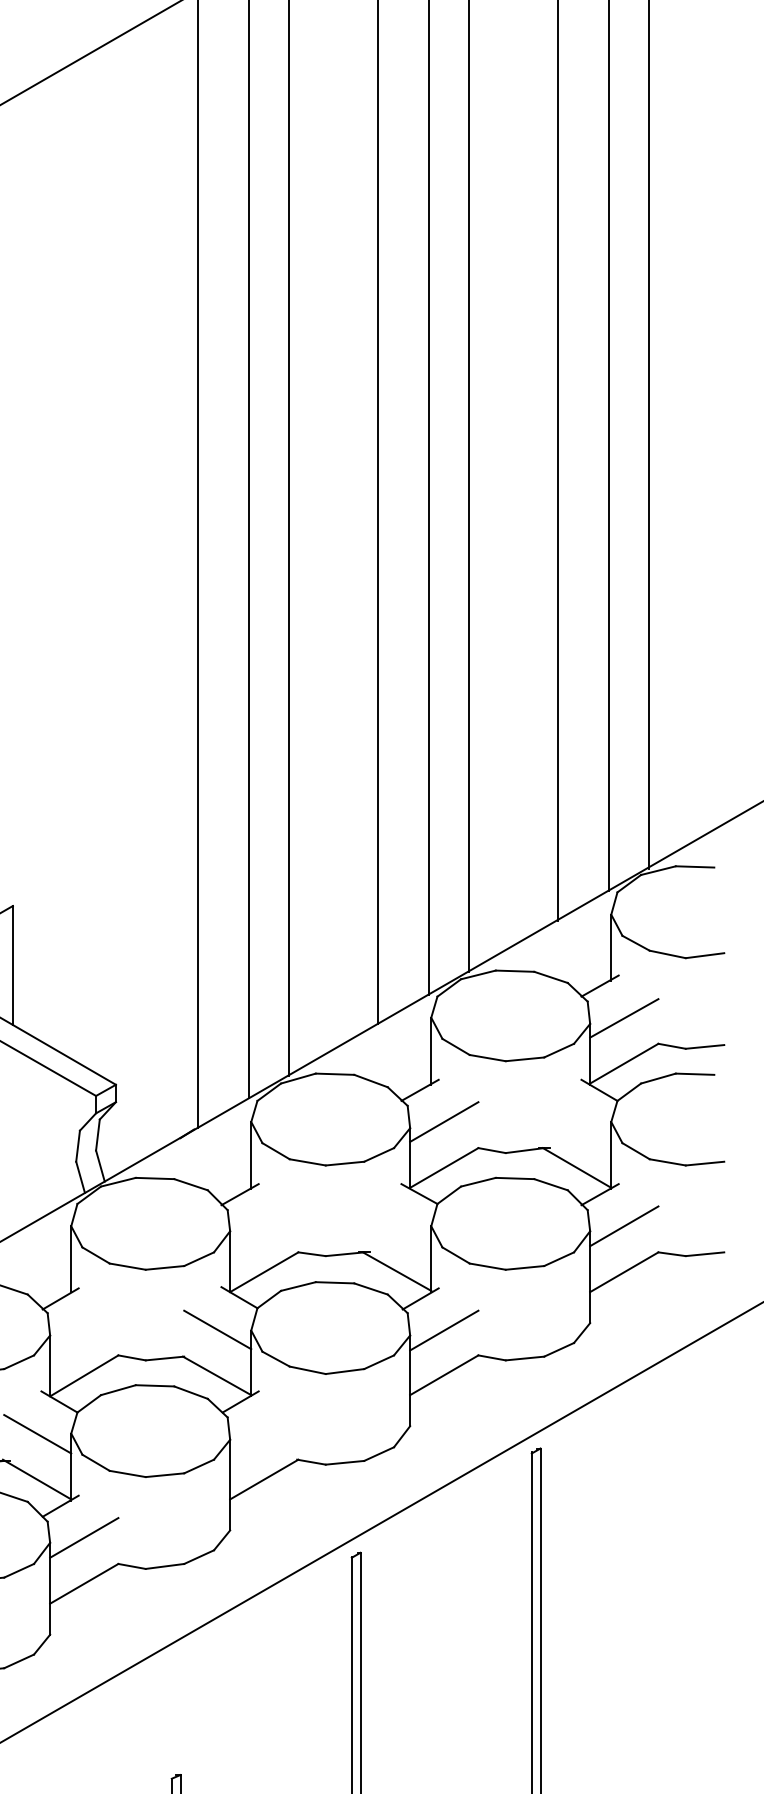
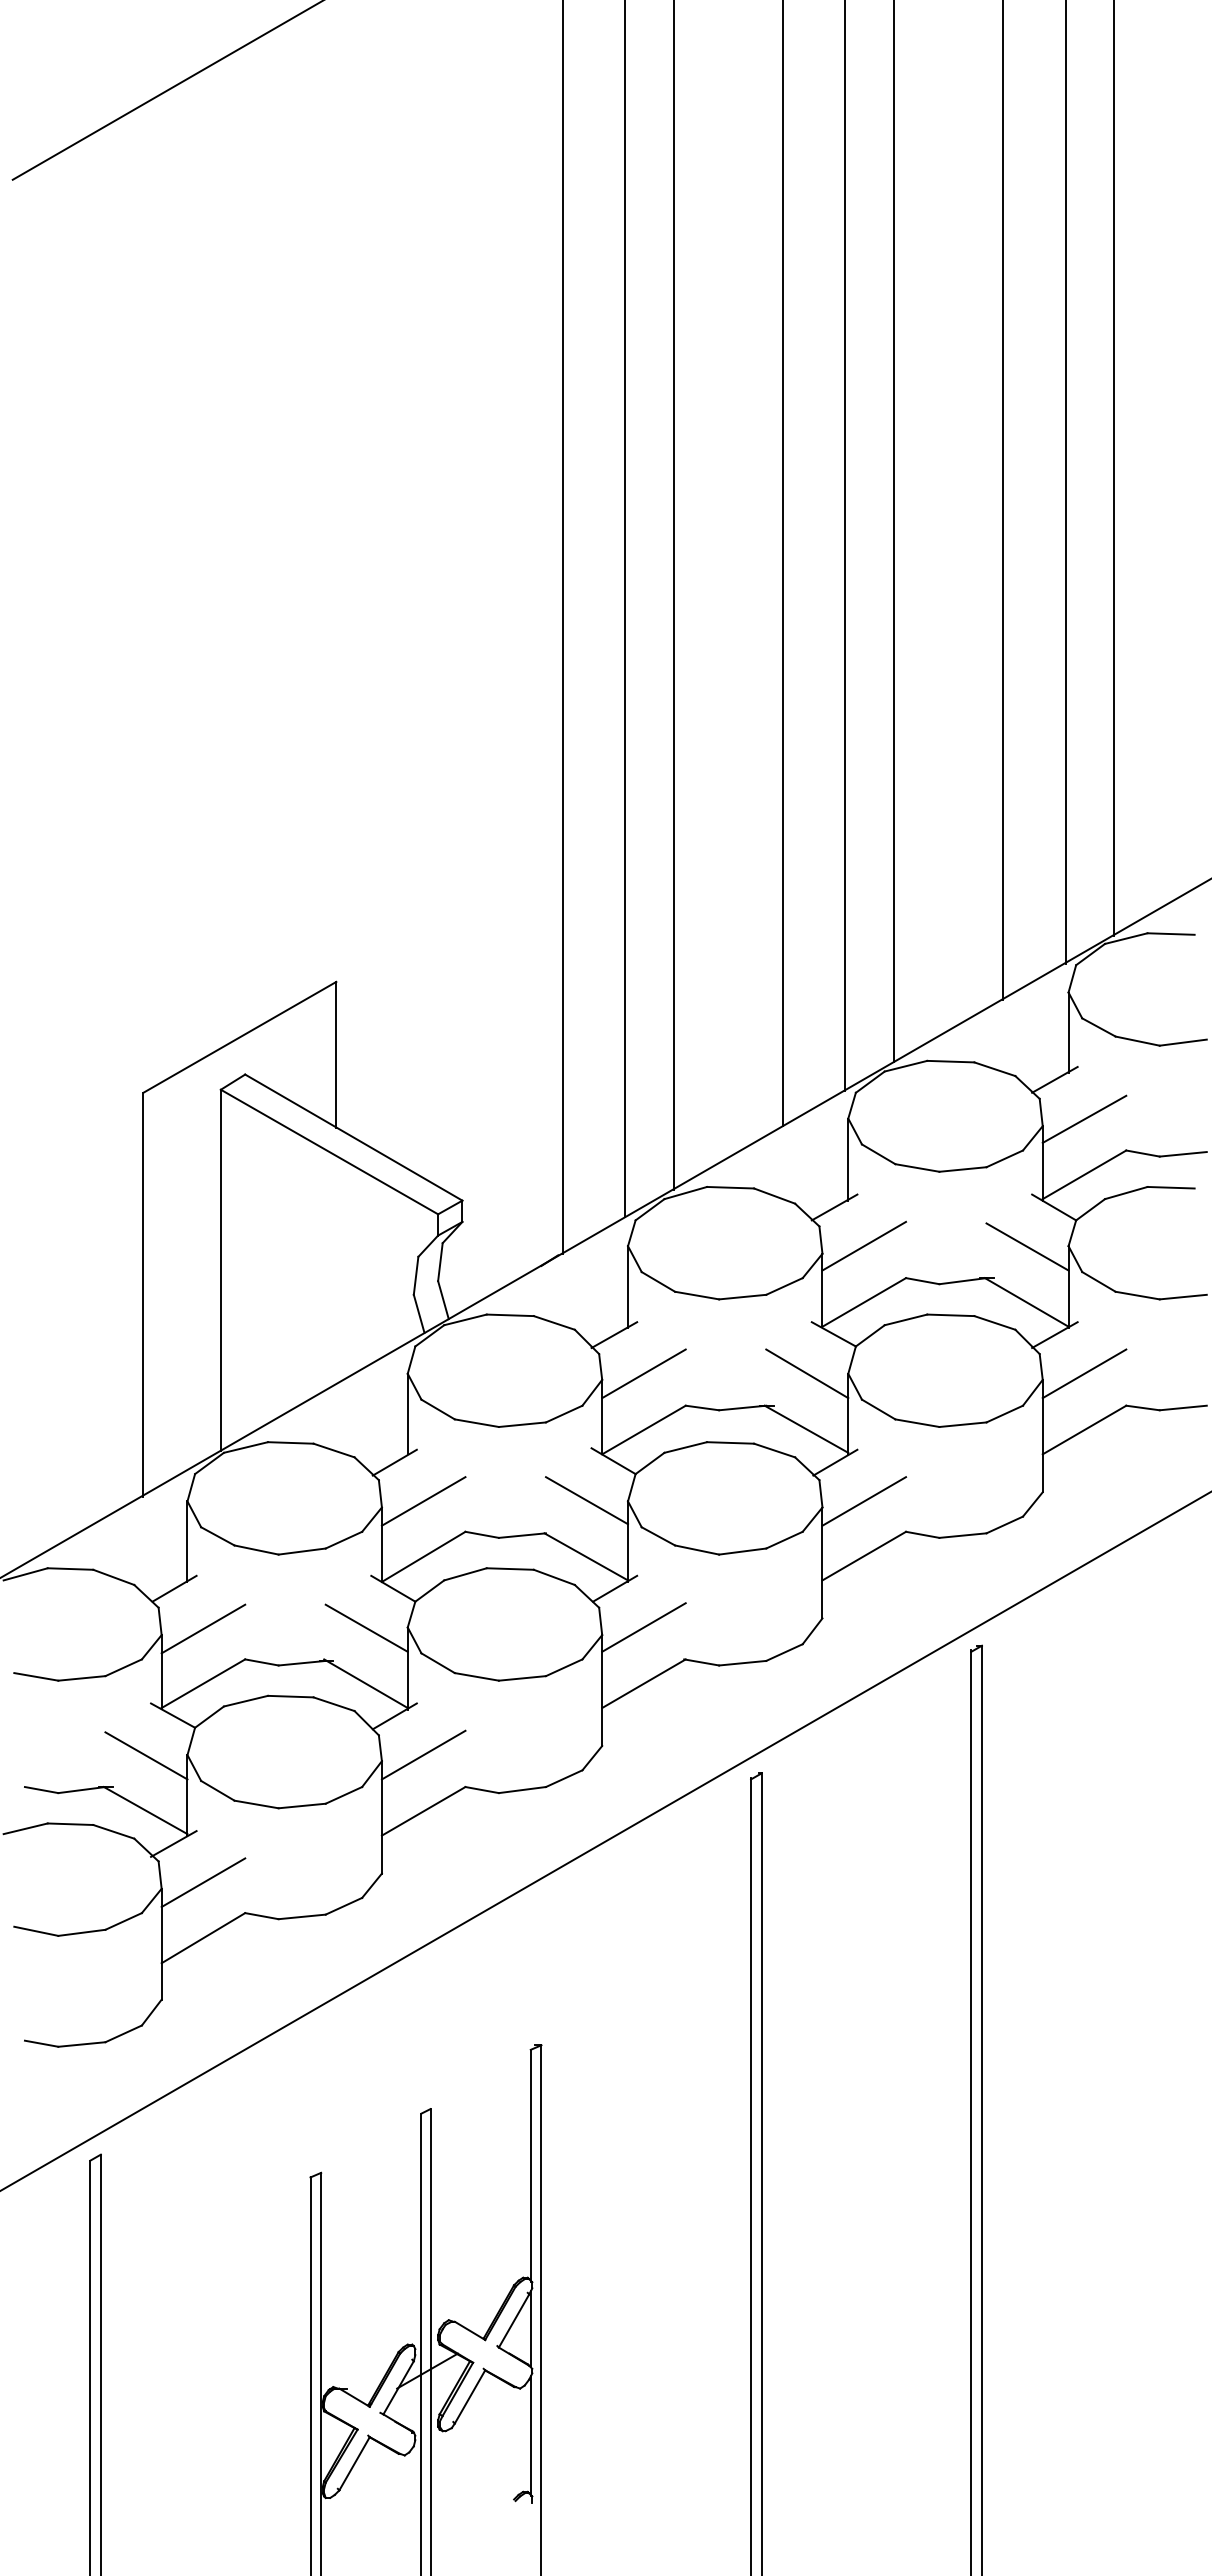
line: (577, 1122) -> (1027, 1246), added
line: (263, 1226) -> (643, 1373), added
line: (397, 1226) -> (807, 1373), added
line: (84, 1330) -> (423, 1501), added
line: (263, 1433) -> (643, 1627), added

